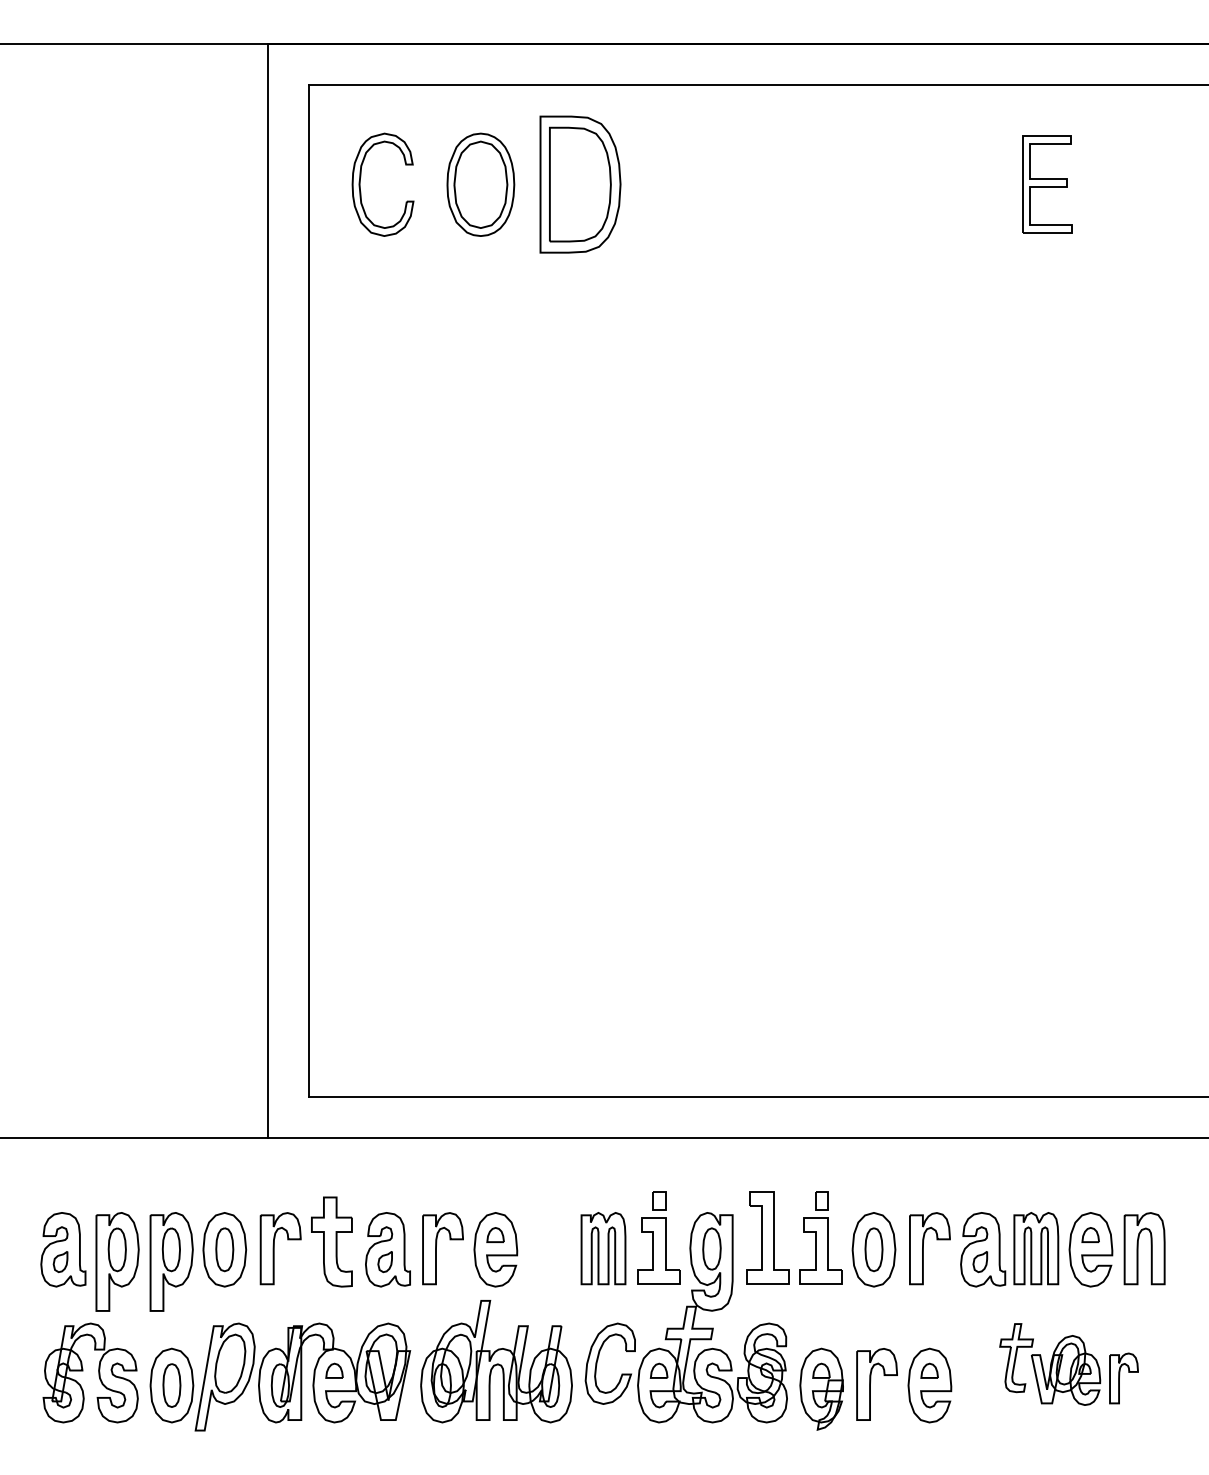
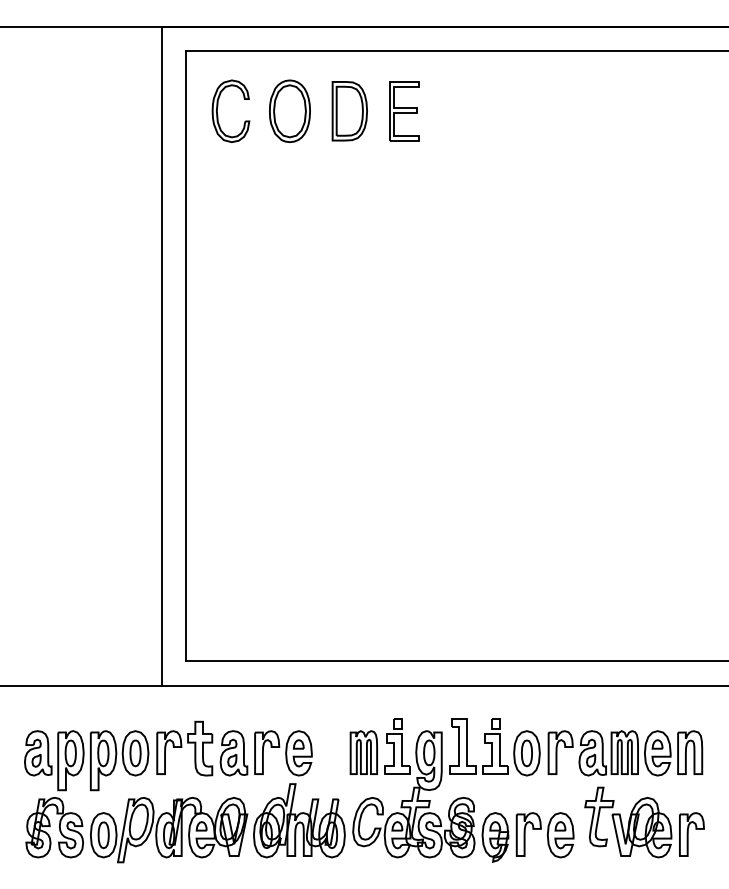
part: (579, 185) -> (349, 111), size x0.71
part: (1047, 185) -> (404, 111), moved
part: (1068, 1364) -> (644, 822), size x1.43

